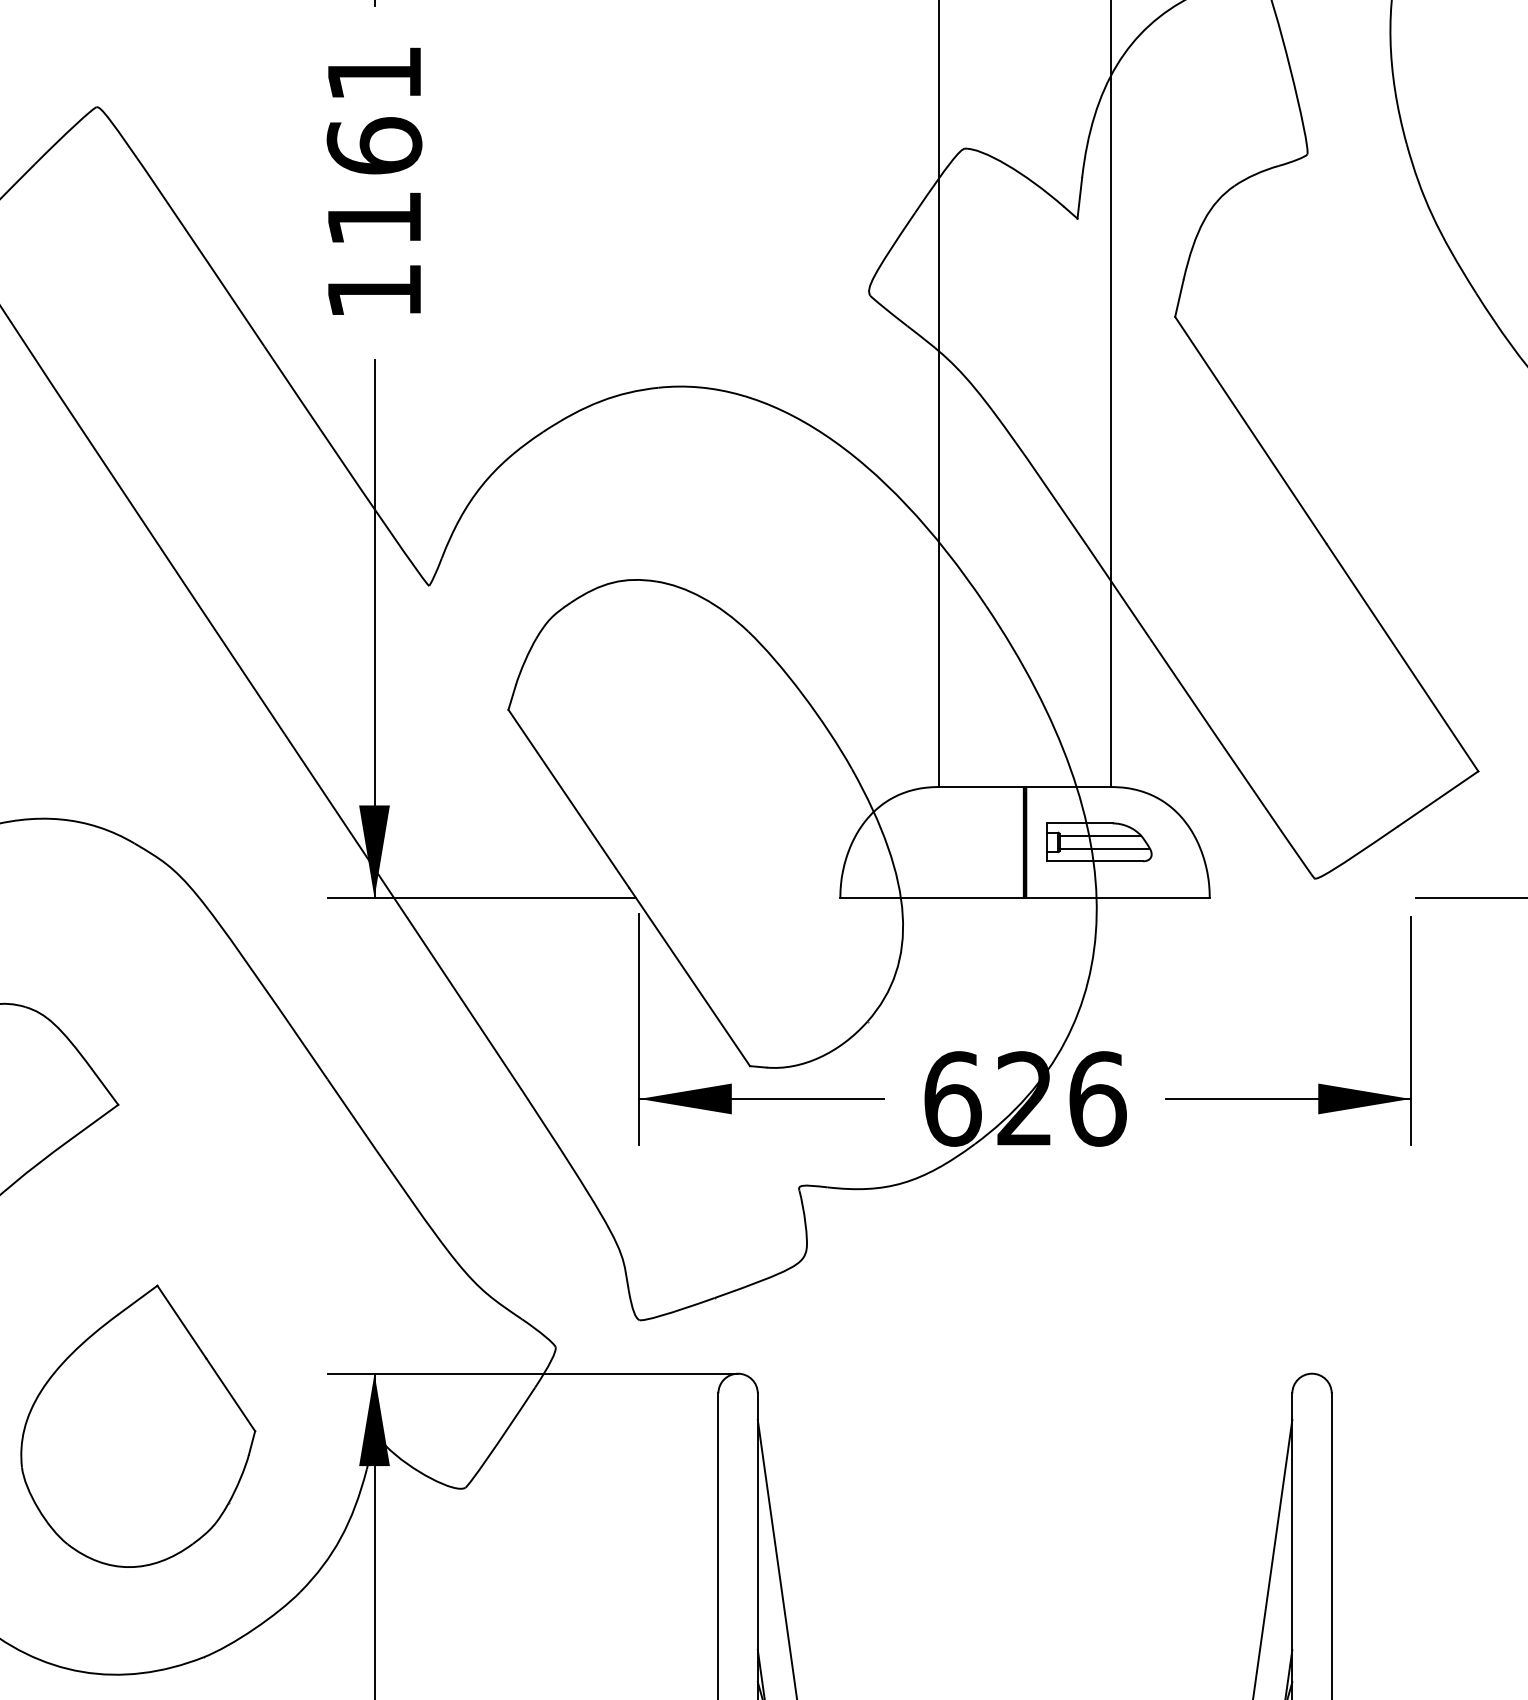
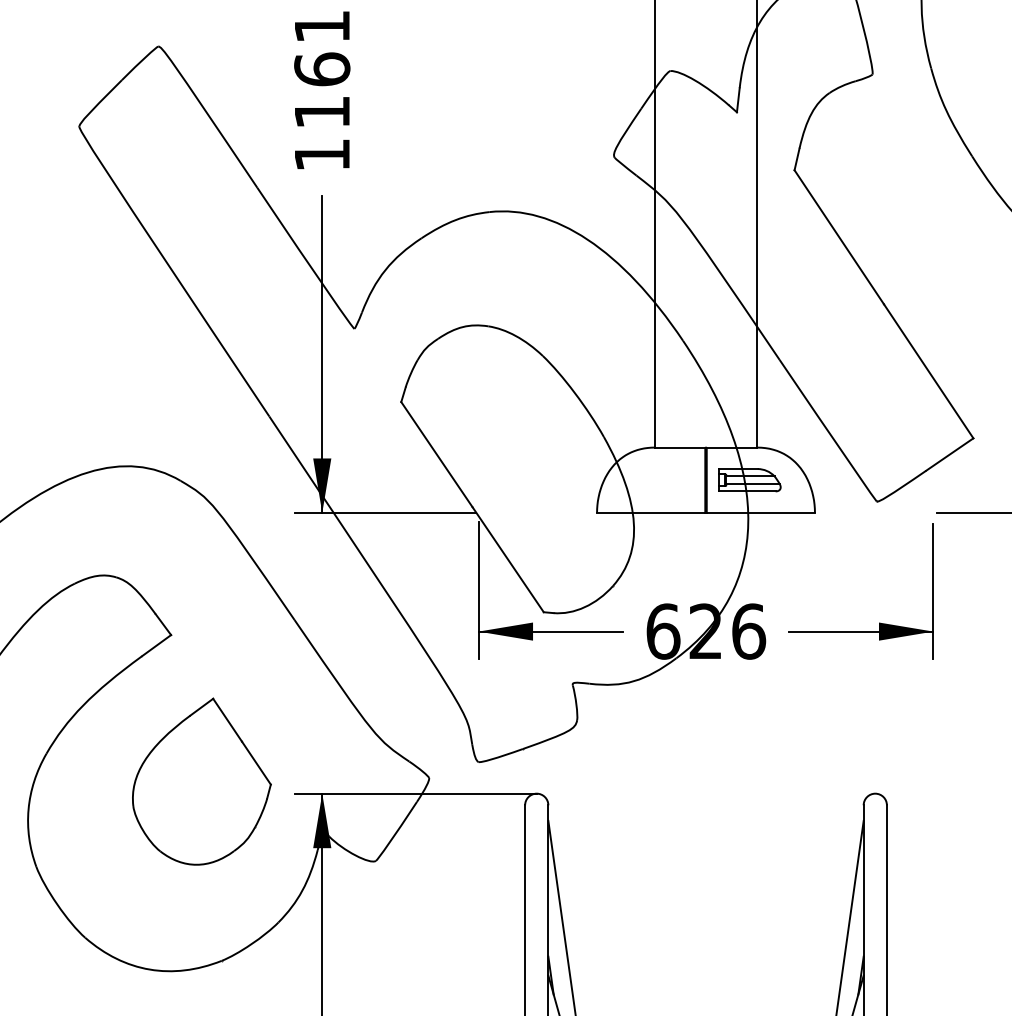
part: (137, 1425) -> (201, 781), moved

